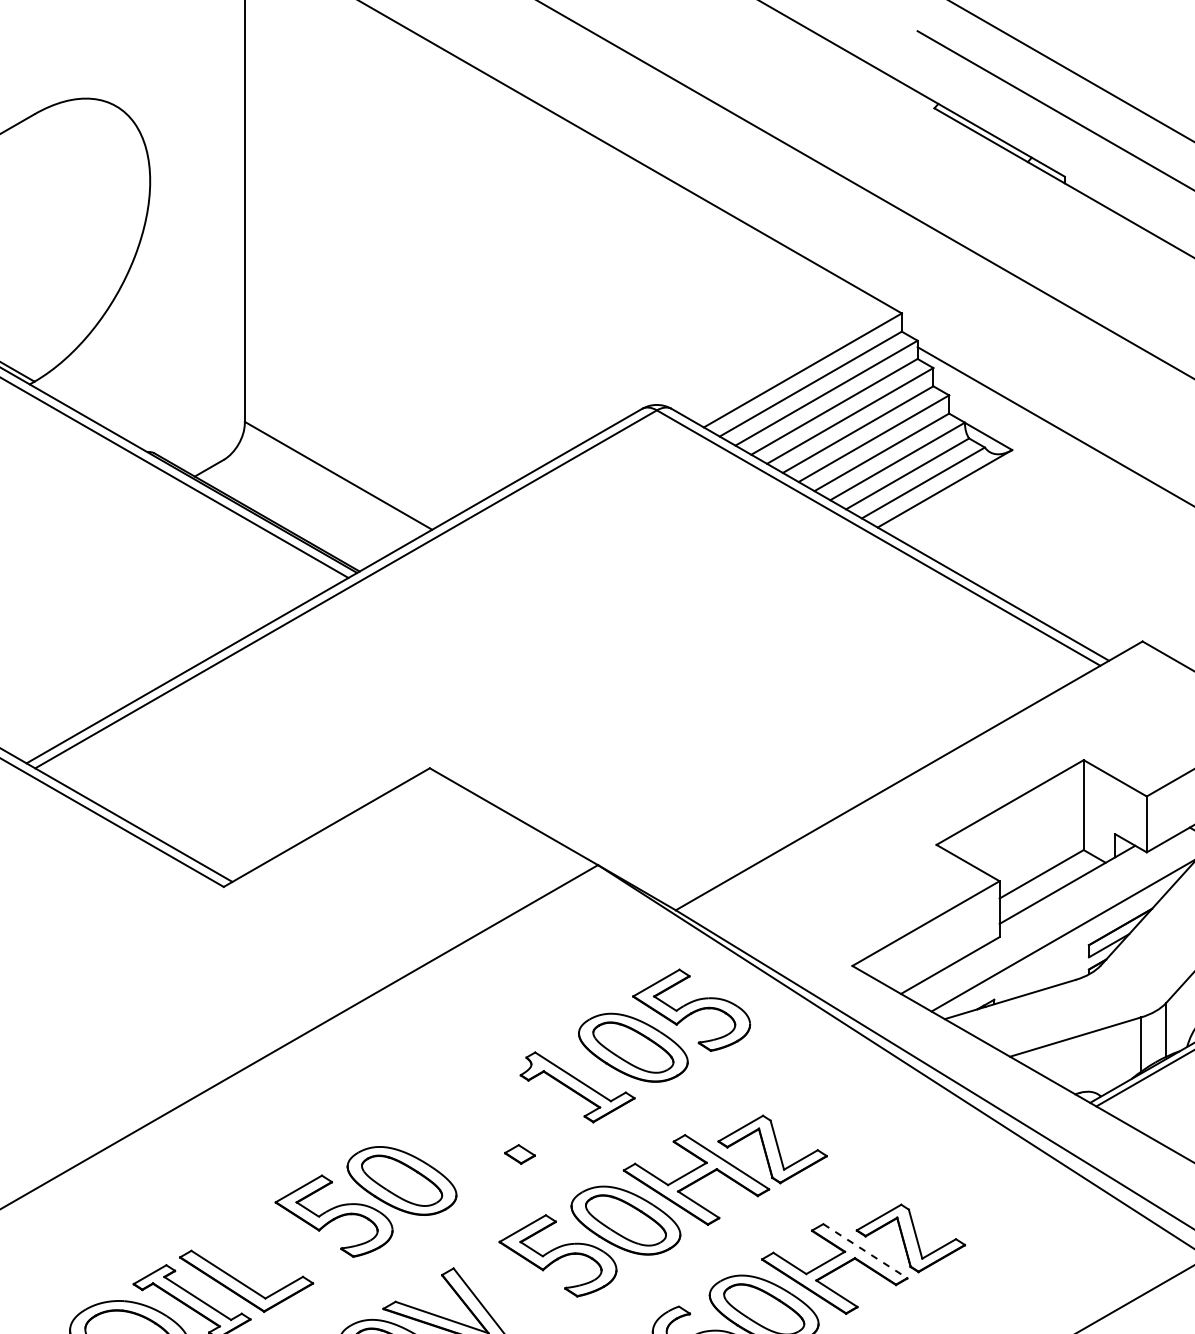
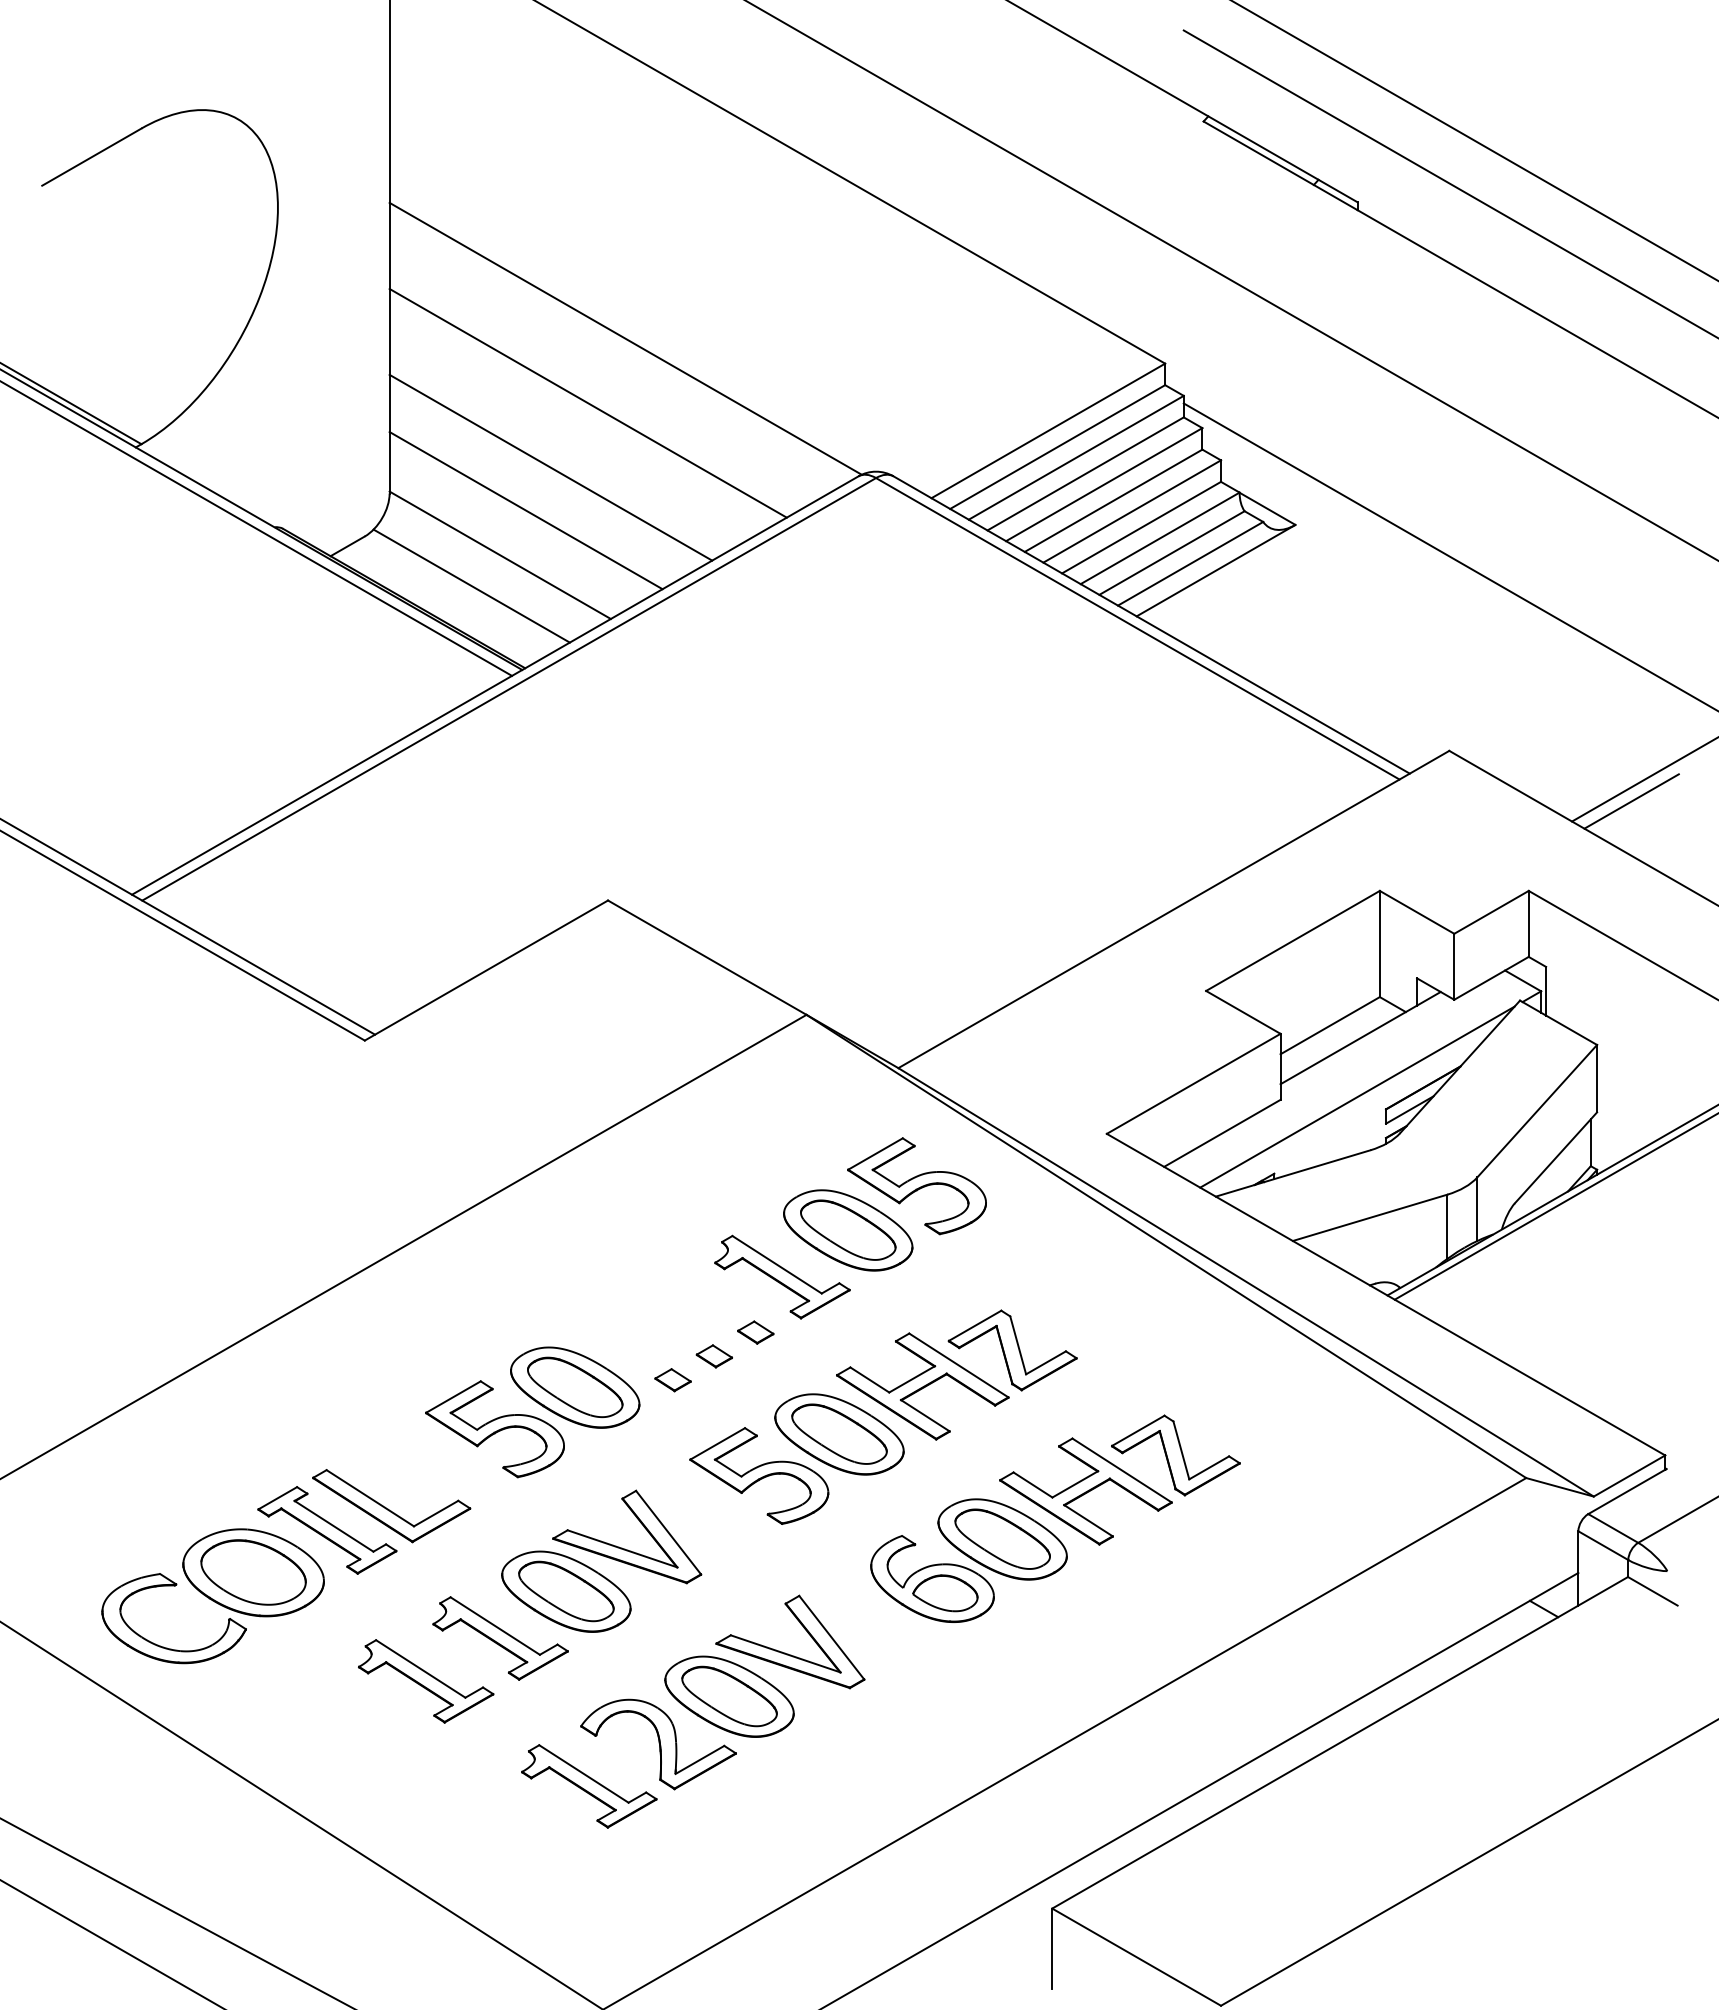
line: (444, 292) -> (625, 338), added
line: (412, 346) -> (587, 402), added
line: (381, 401) -> (550, 467), added
line: (359, 437) -> (525, 510), added
line: (314, 501) -> (471, 585), added
part: (554, 1134) -> (755, 1332), added
part: (484, 1174) -> (672, 1380), added
line: (865, 1251) -> (1122, 1470), dashed -> solid

